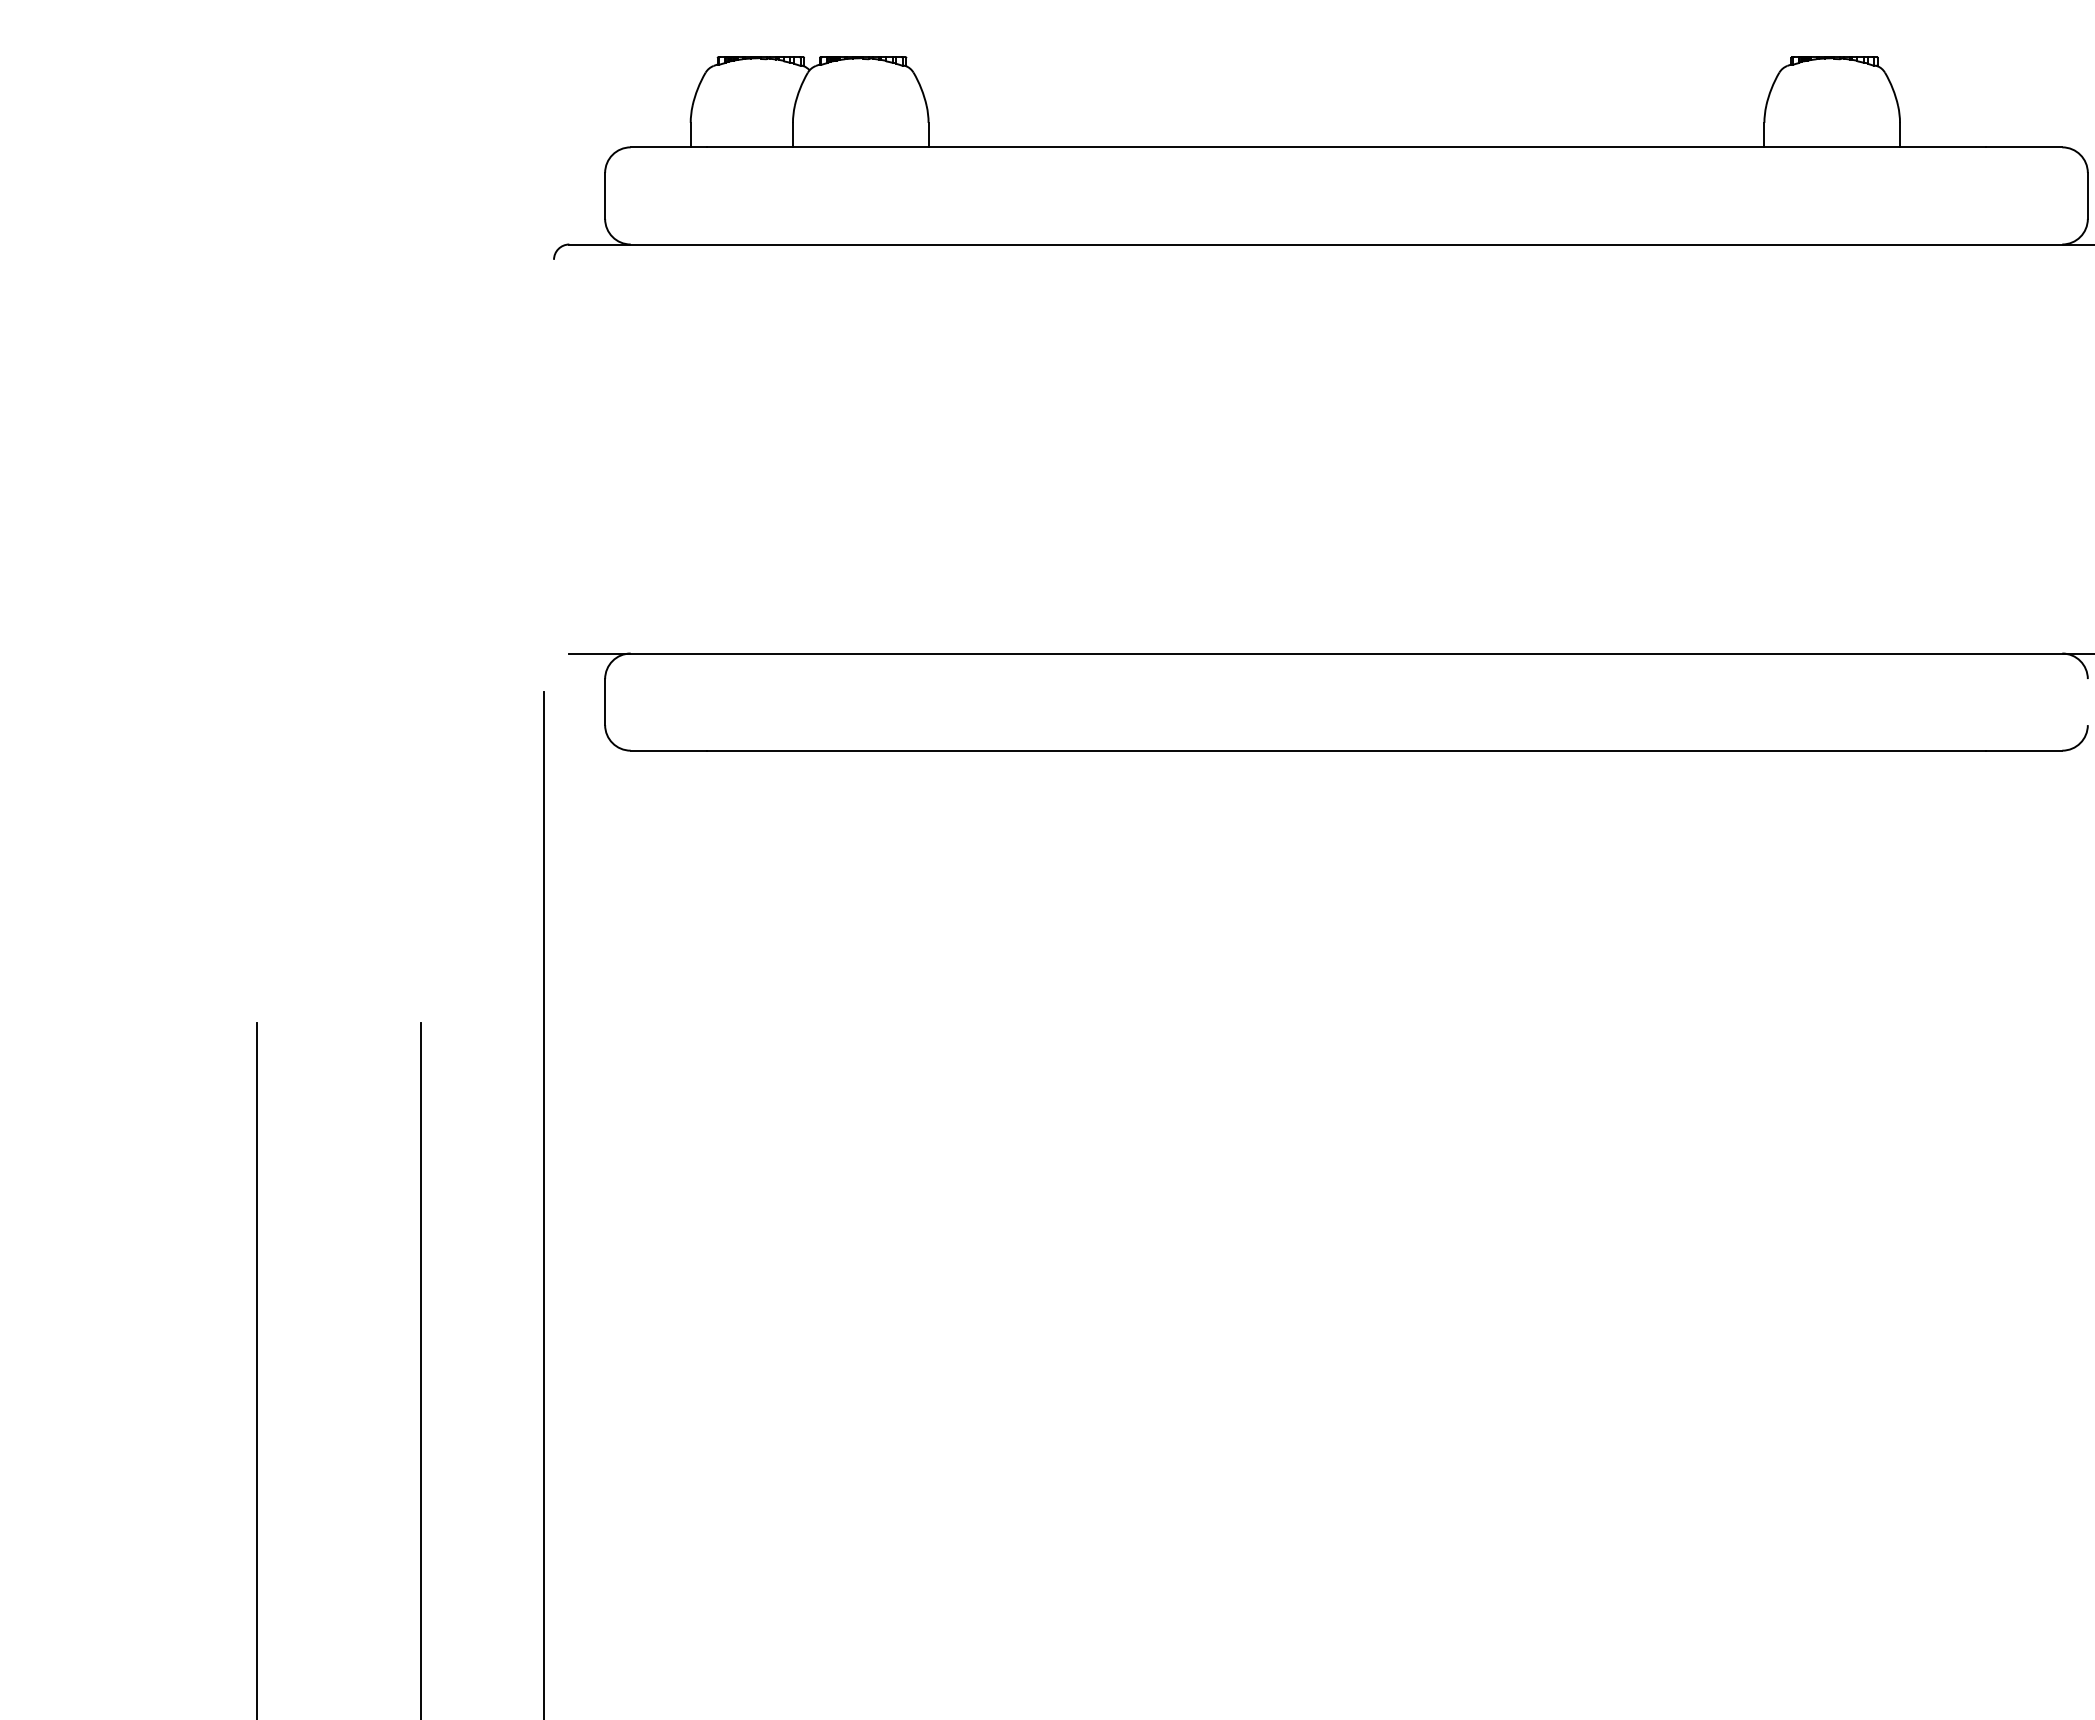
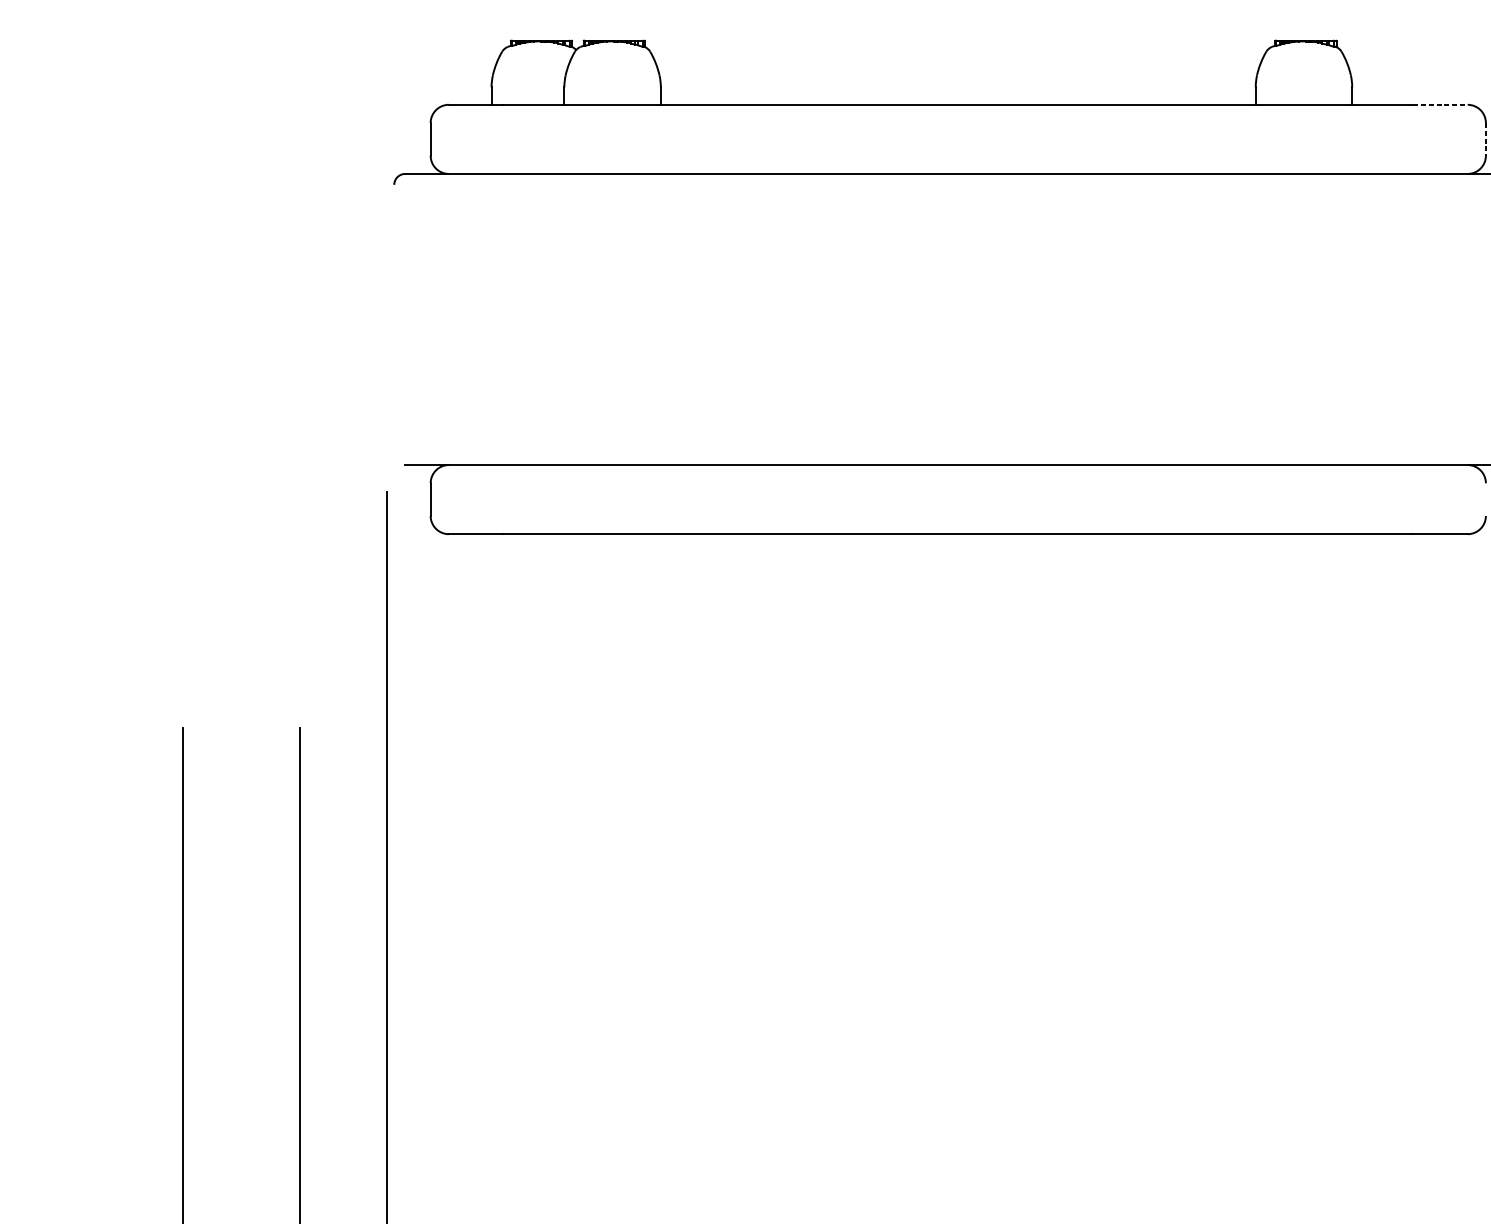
line: (2024, 147) -> (1440, 104), solid -> dashed
line: (2087, 196) -> (1485, 139), solid -> dashed

